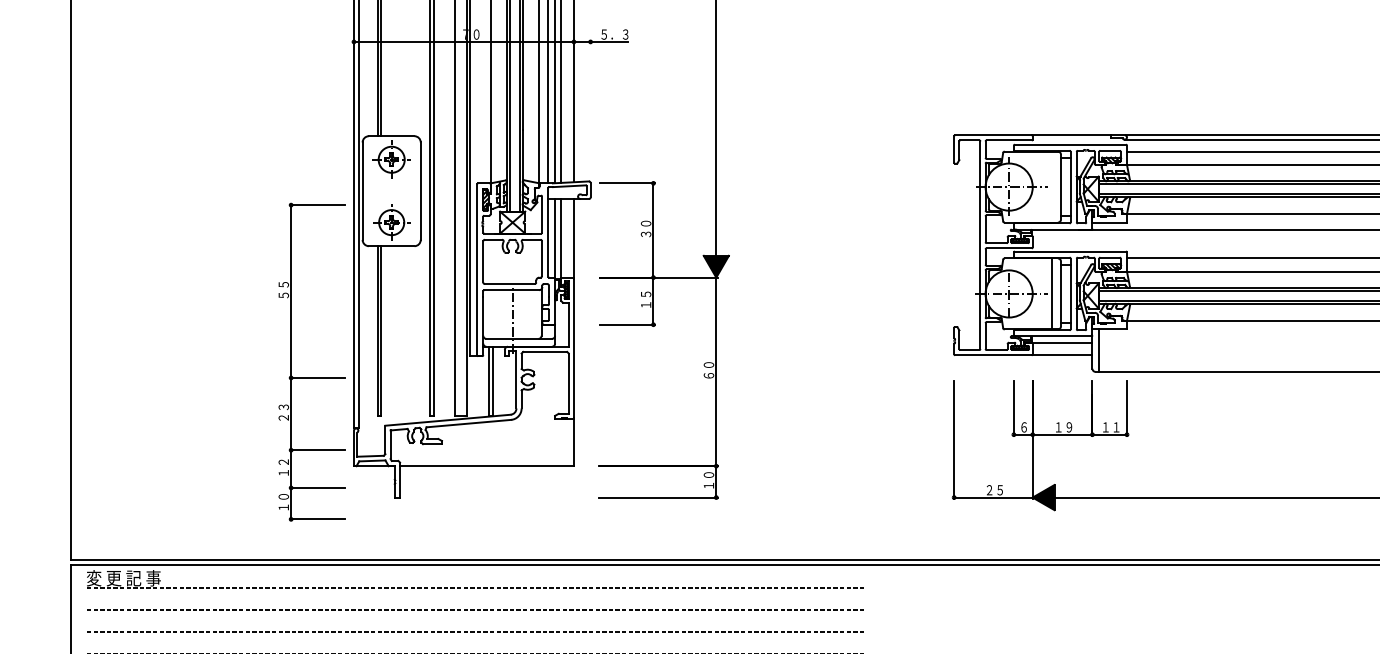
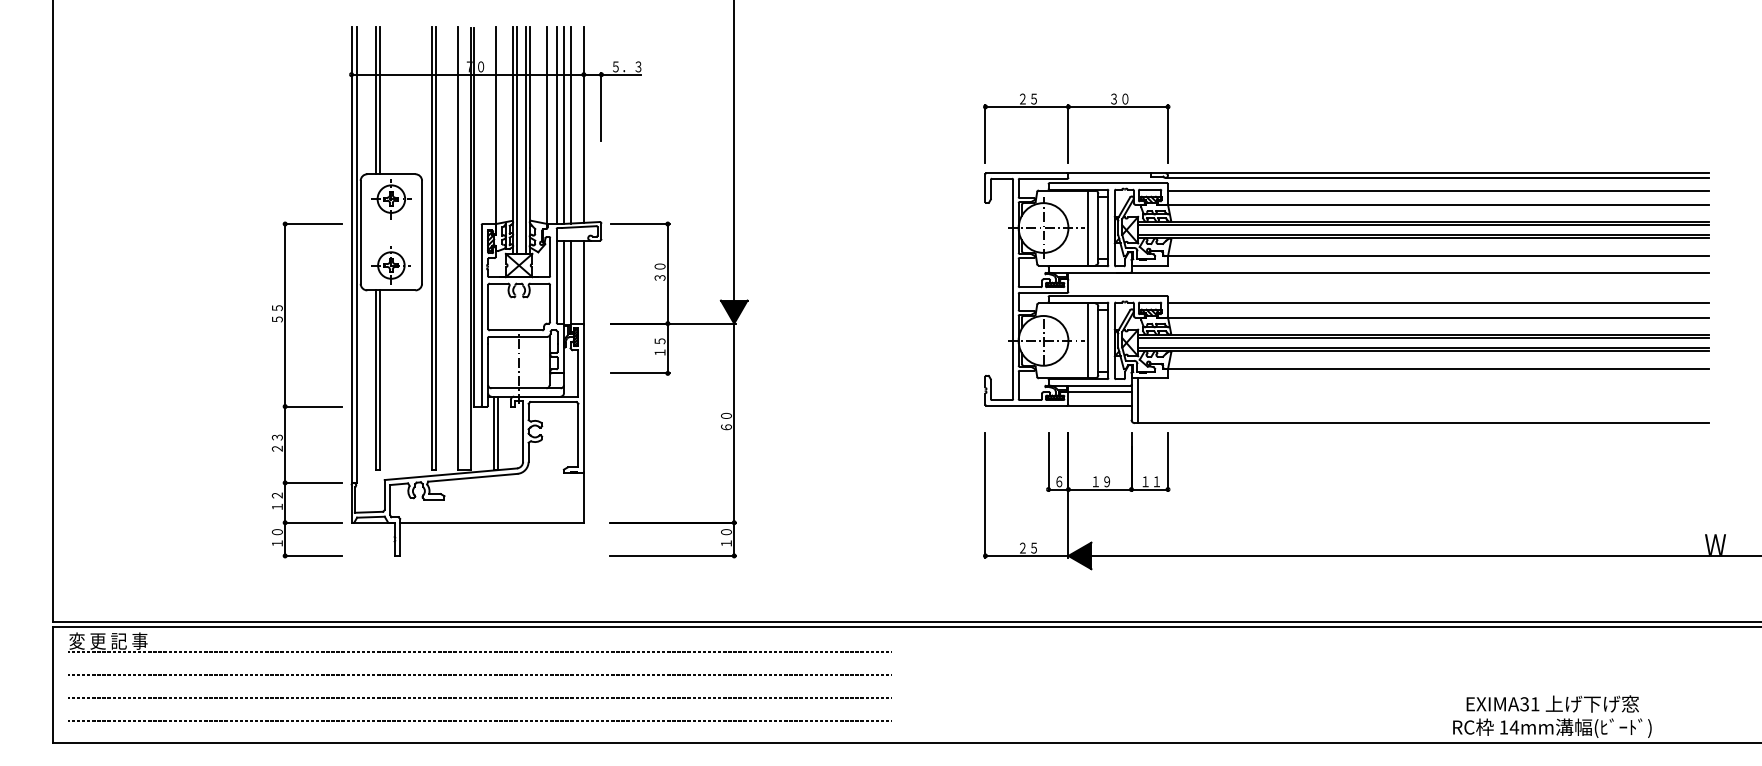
line: (590, 73) -> (601, 107), added
part: (1032, 92) -> (1068, 128), added
line: (1051, 186) -> (1088, 227), added
part: (311, 377) -> (306, 406), moved

